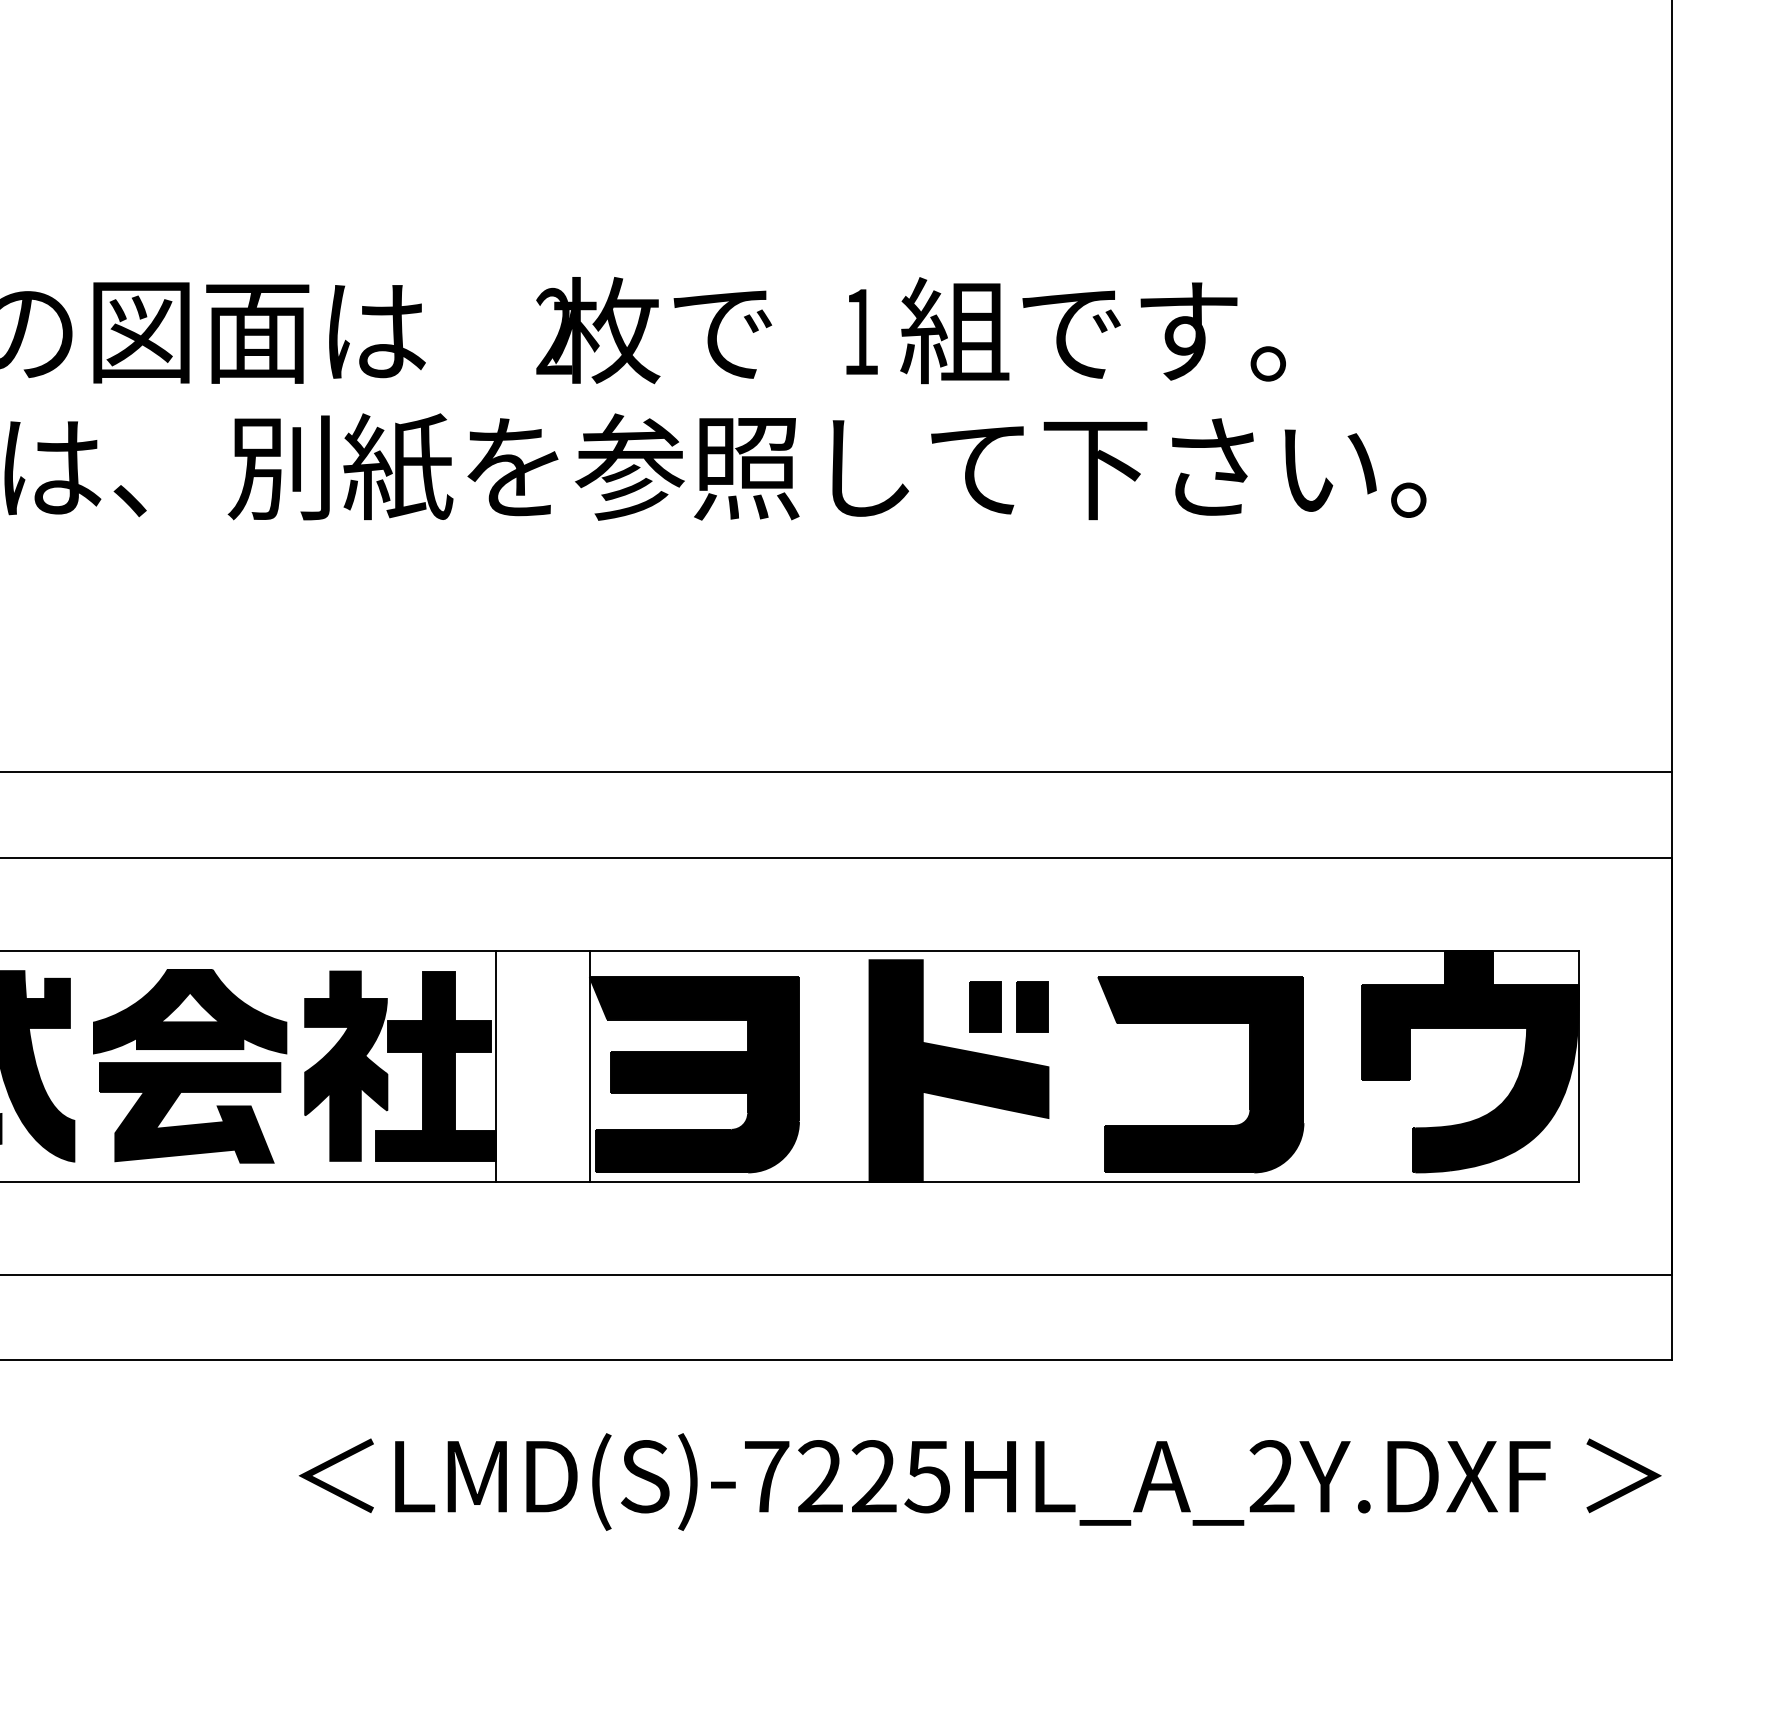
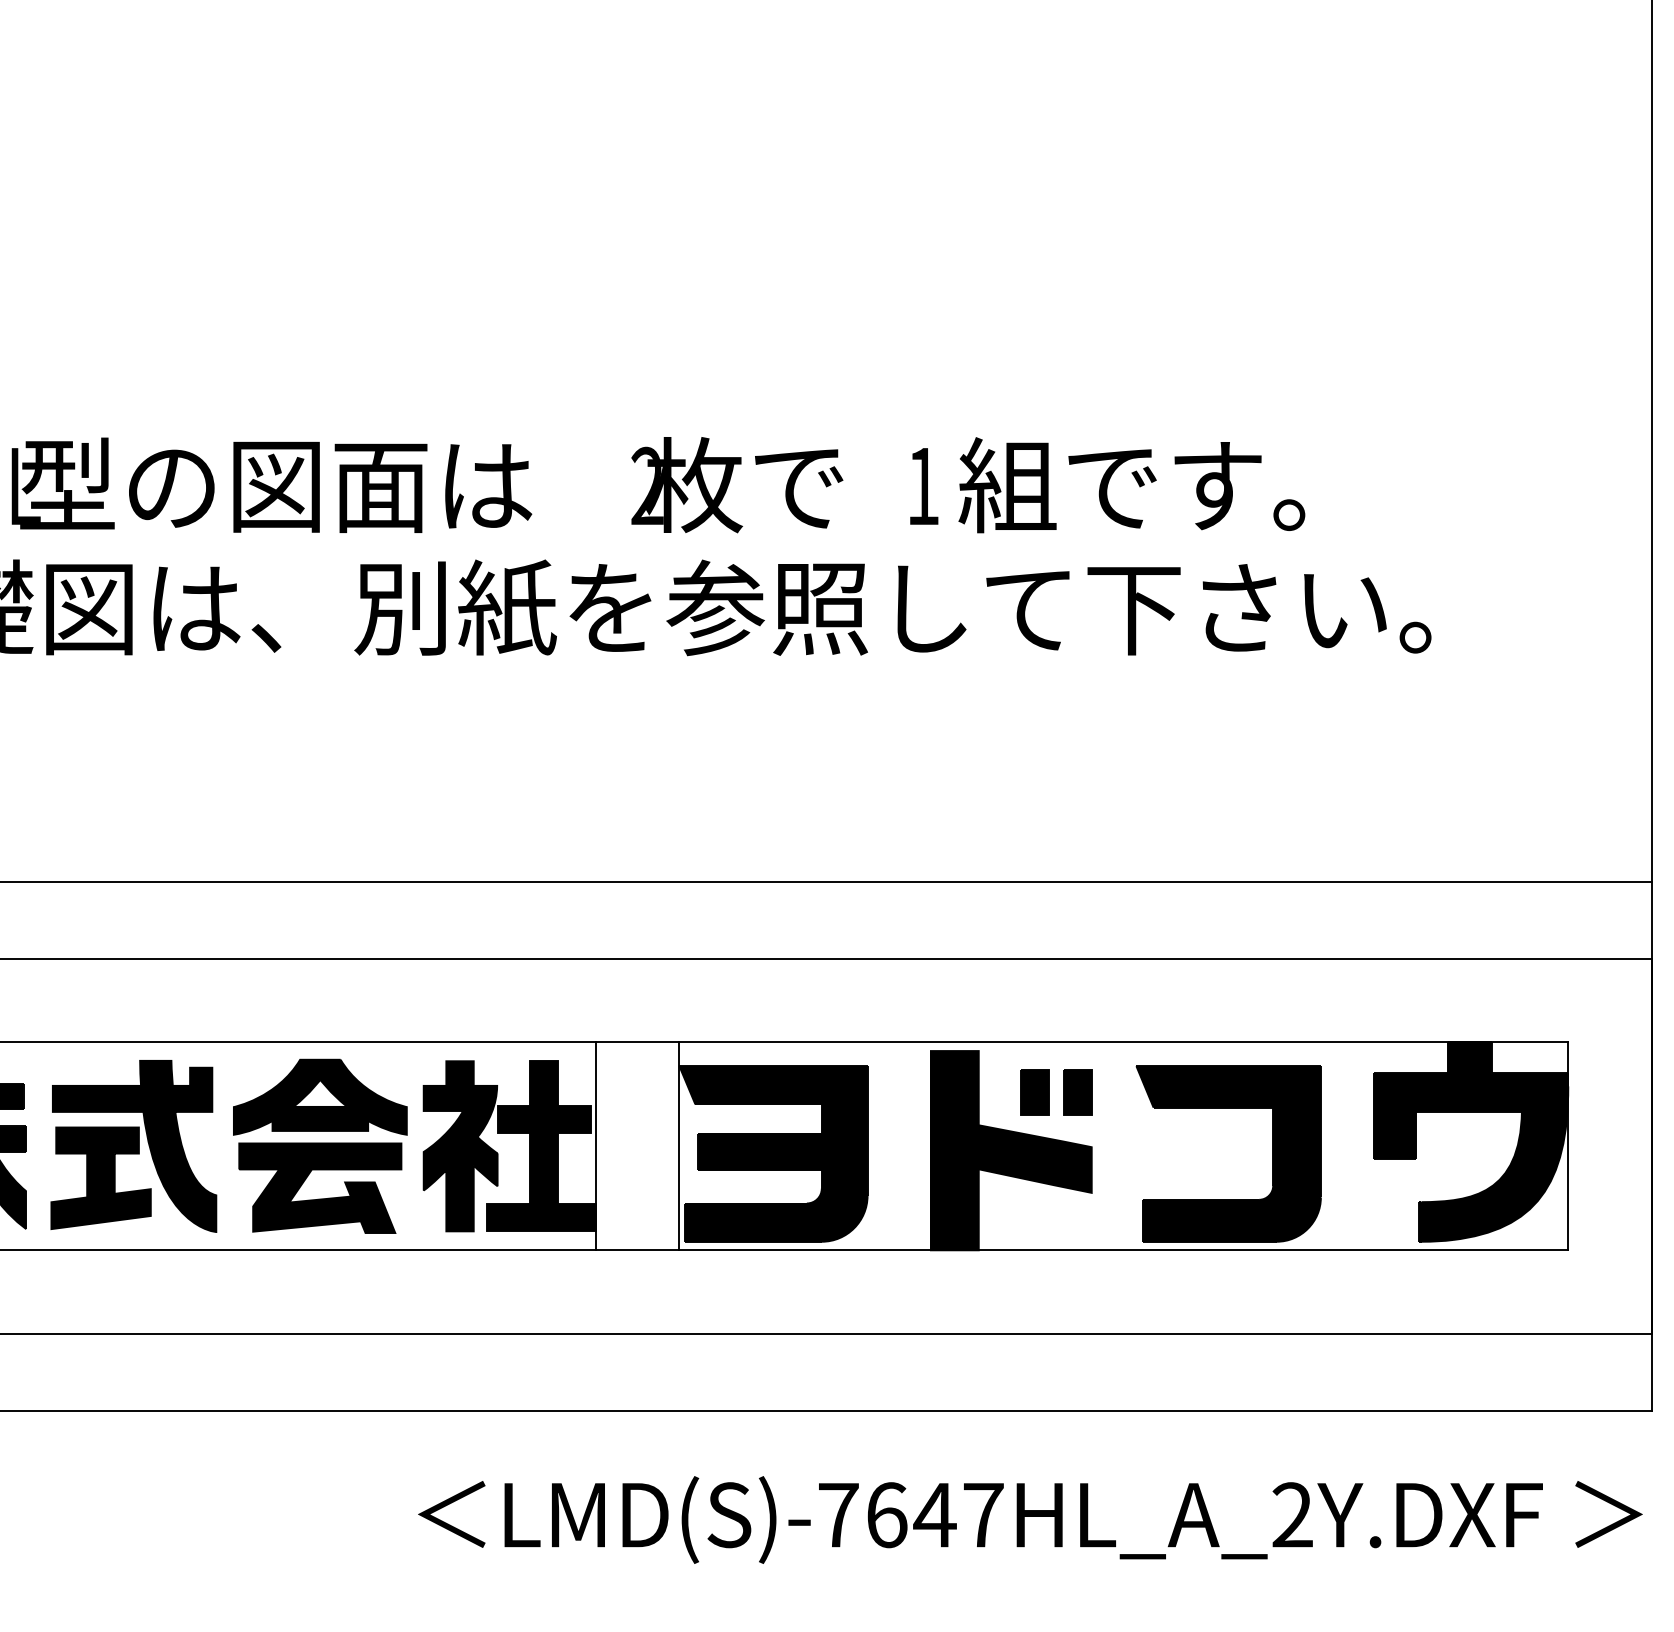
text: (873, 1477) -> (934, 1515), LMD(S)-7225HL_A_2Y.DXF -> LMD(S)-7647HL_A_2Y.DXF

